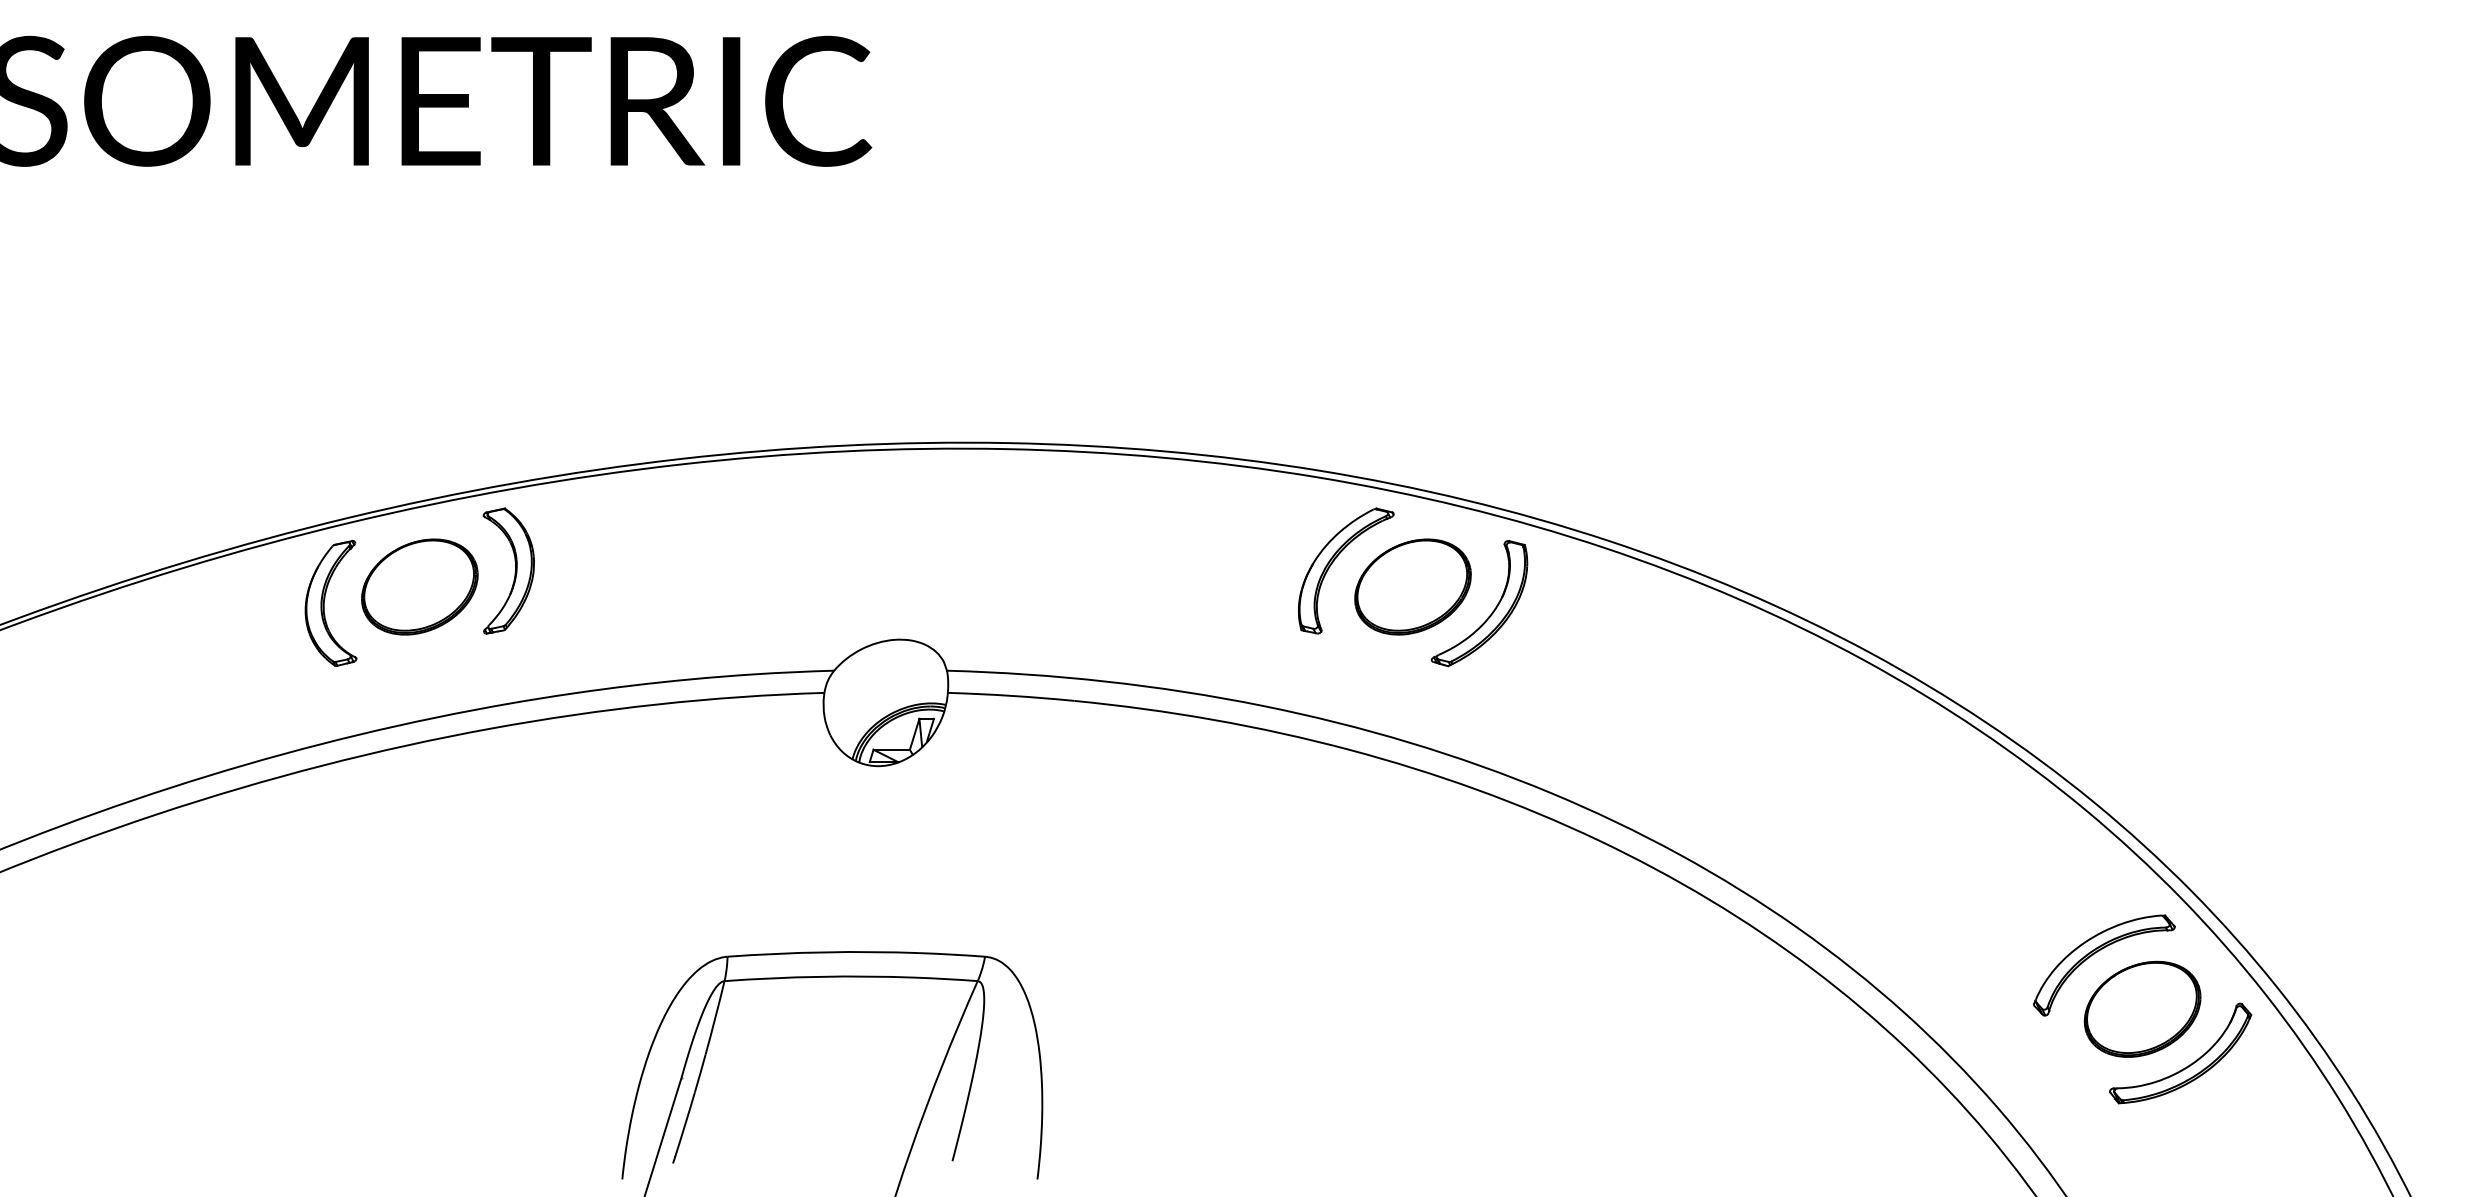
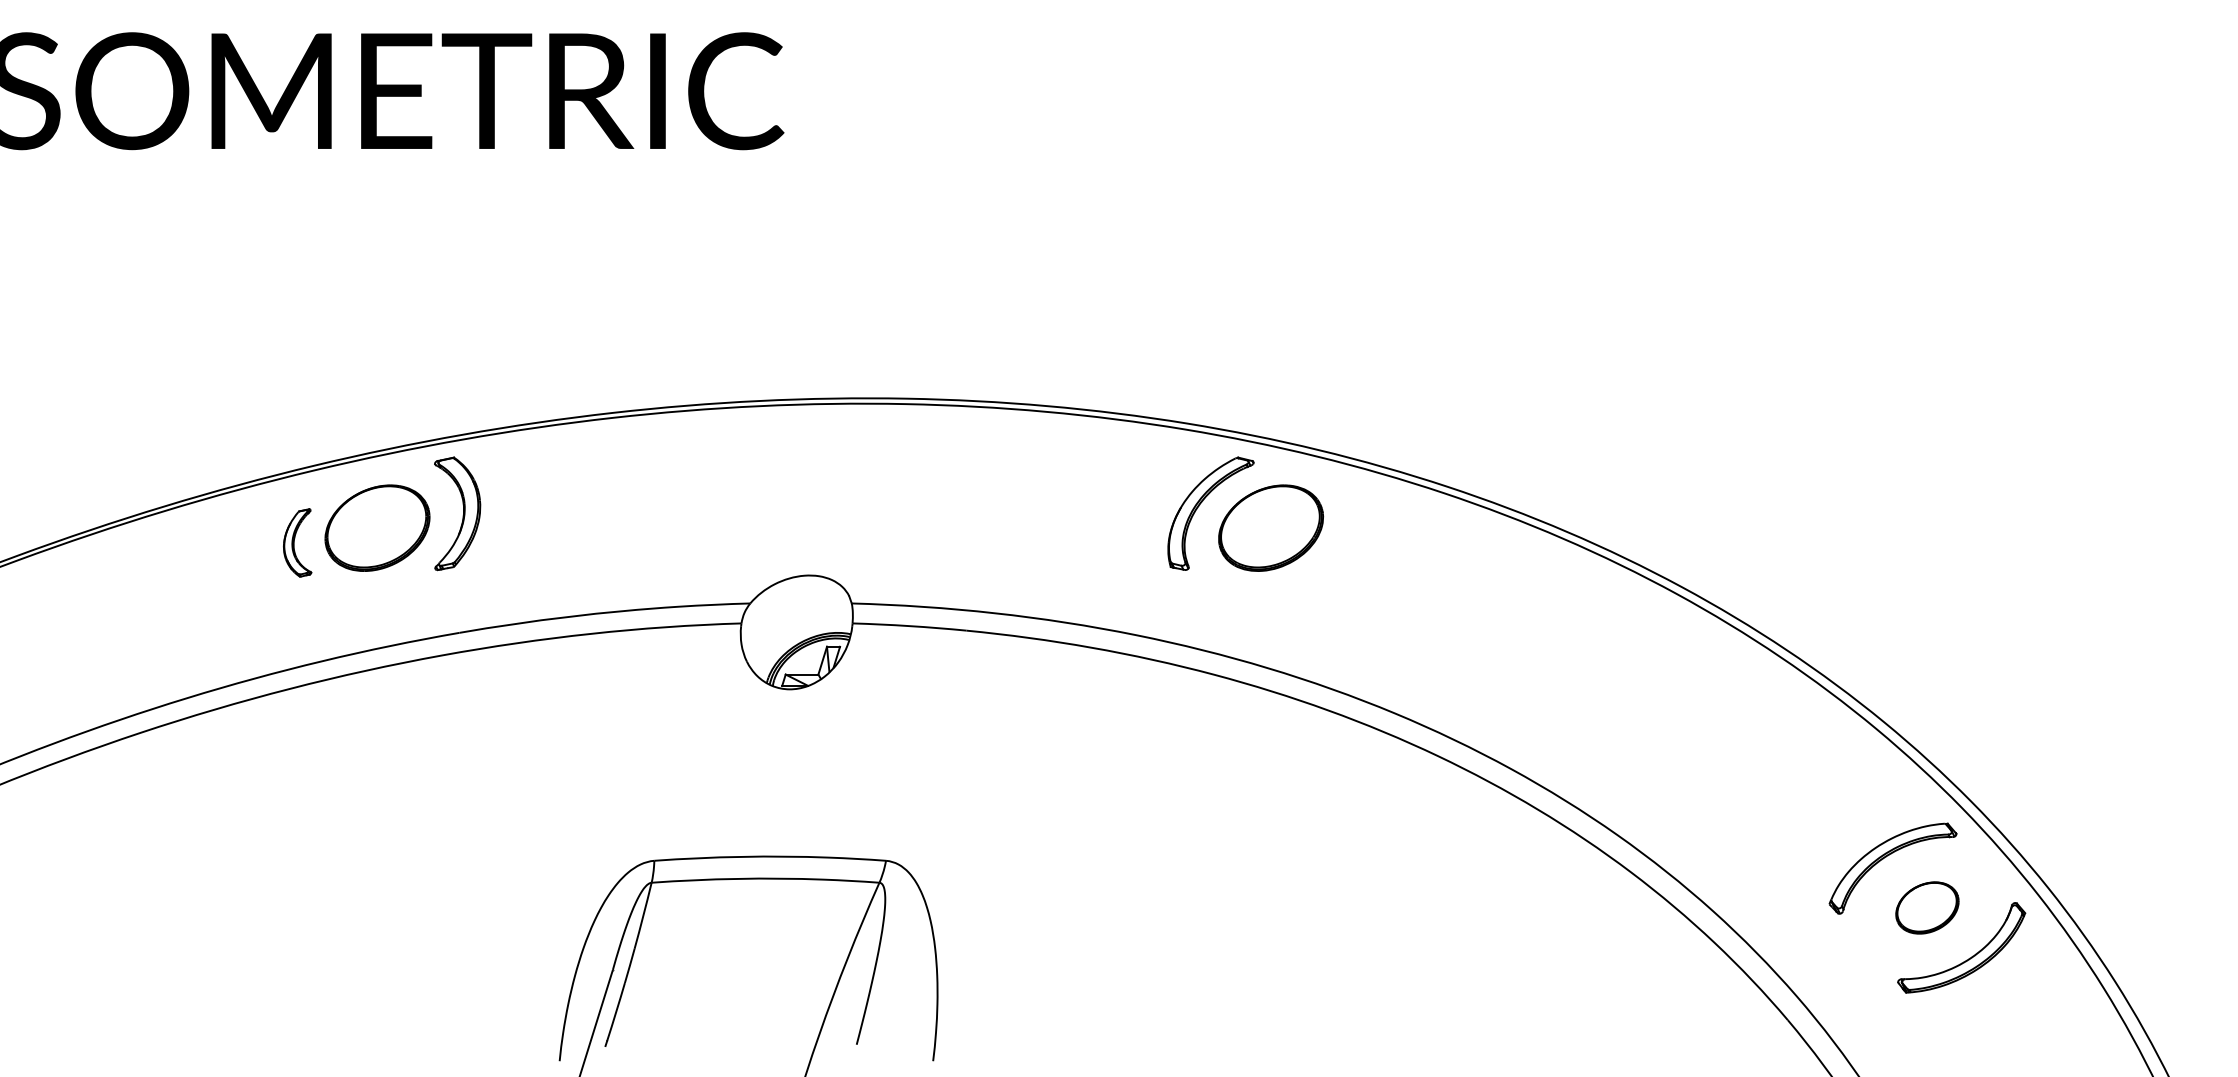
part: (330, 603) -> (297, 542), size x0.6
part: (1491, 612) -> (1341, 551), removed
part: (2142, 1008) -> (1927, 907), size x0.6

